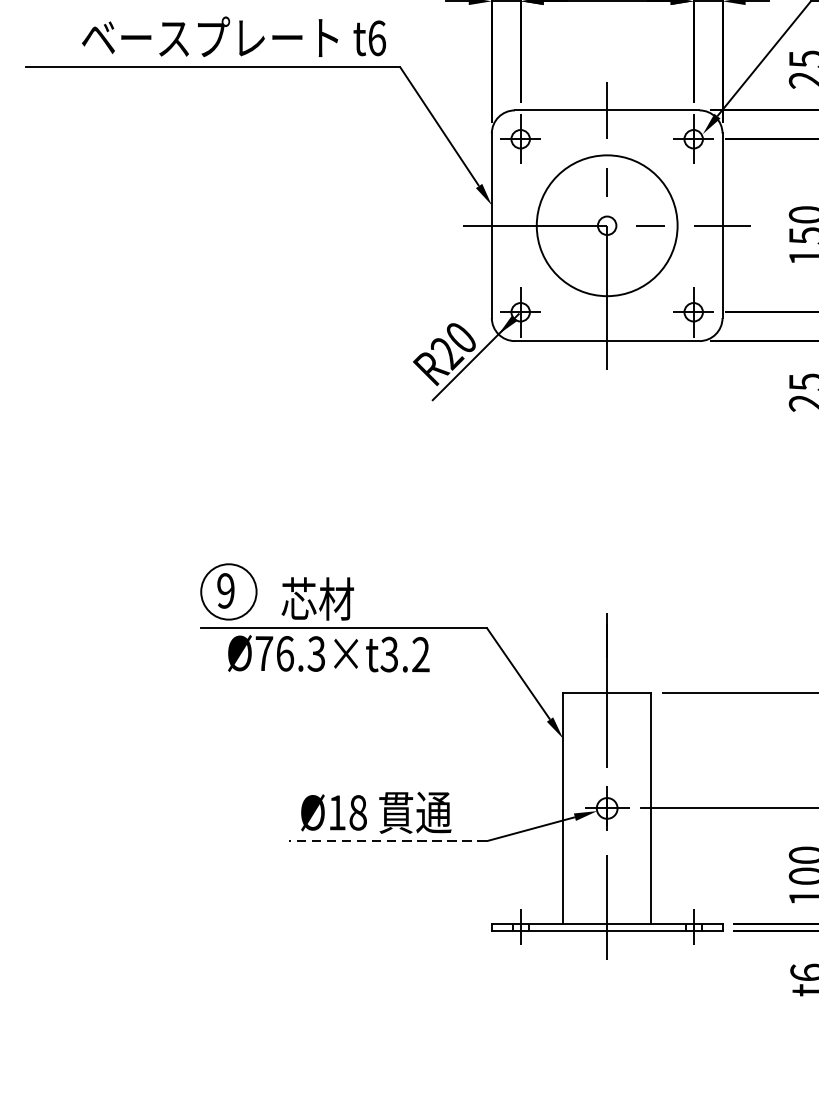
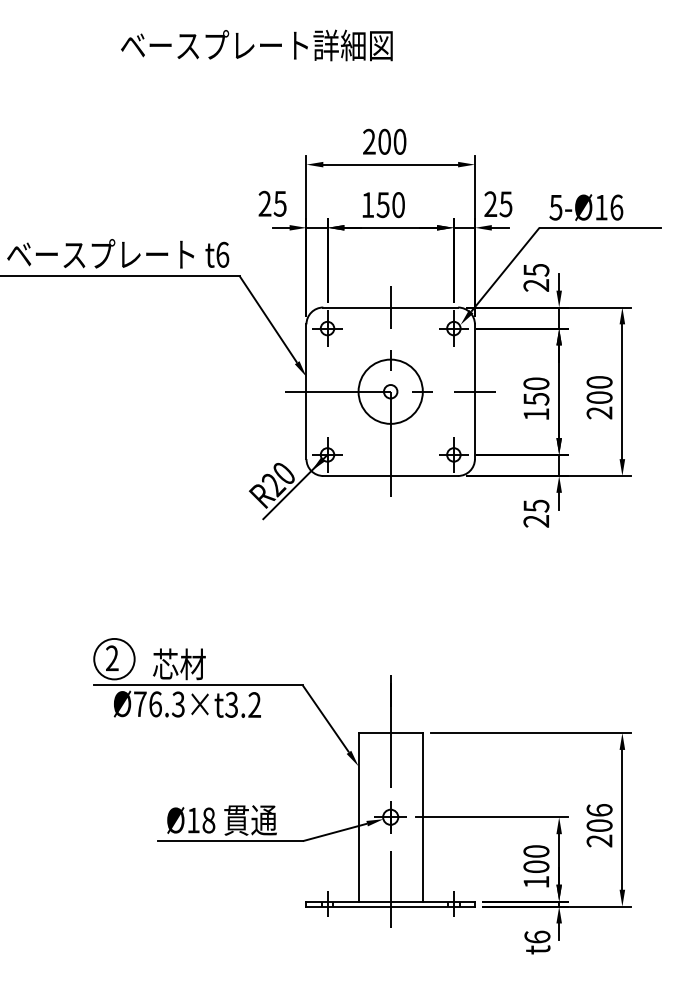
circle: (606, 225) -> (390, 391), size x0.62
text: (226, 591) -> (112, 658), 9 -> 2
line: (386, 841) -> (229, 841), dashed -> solid

